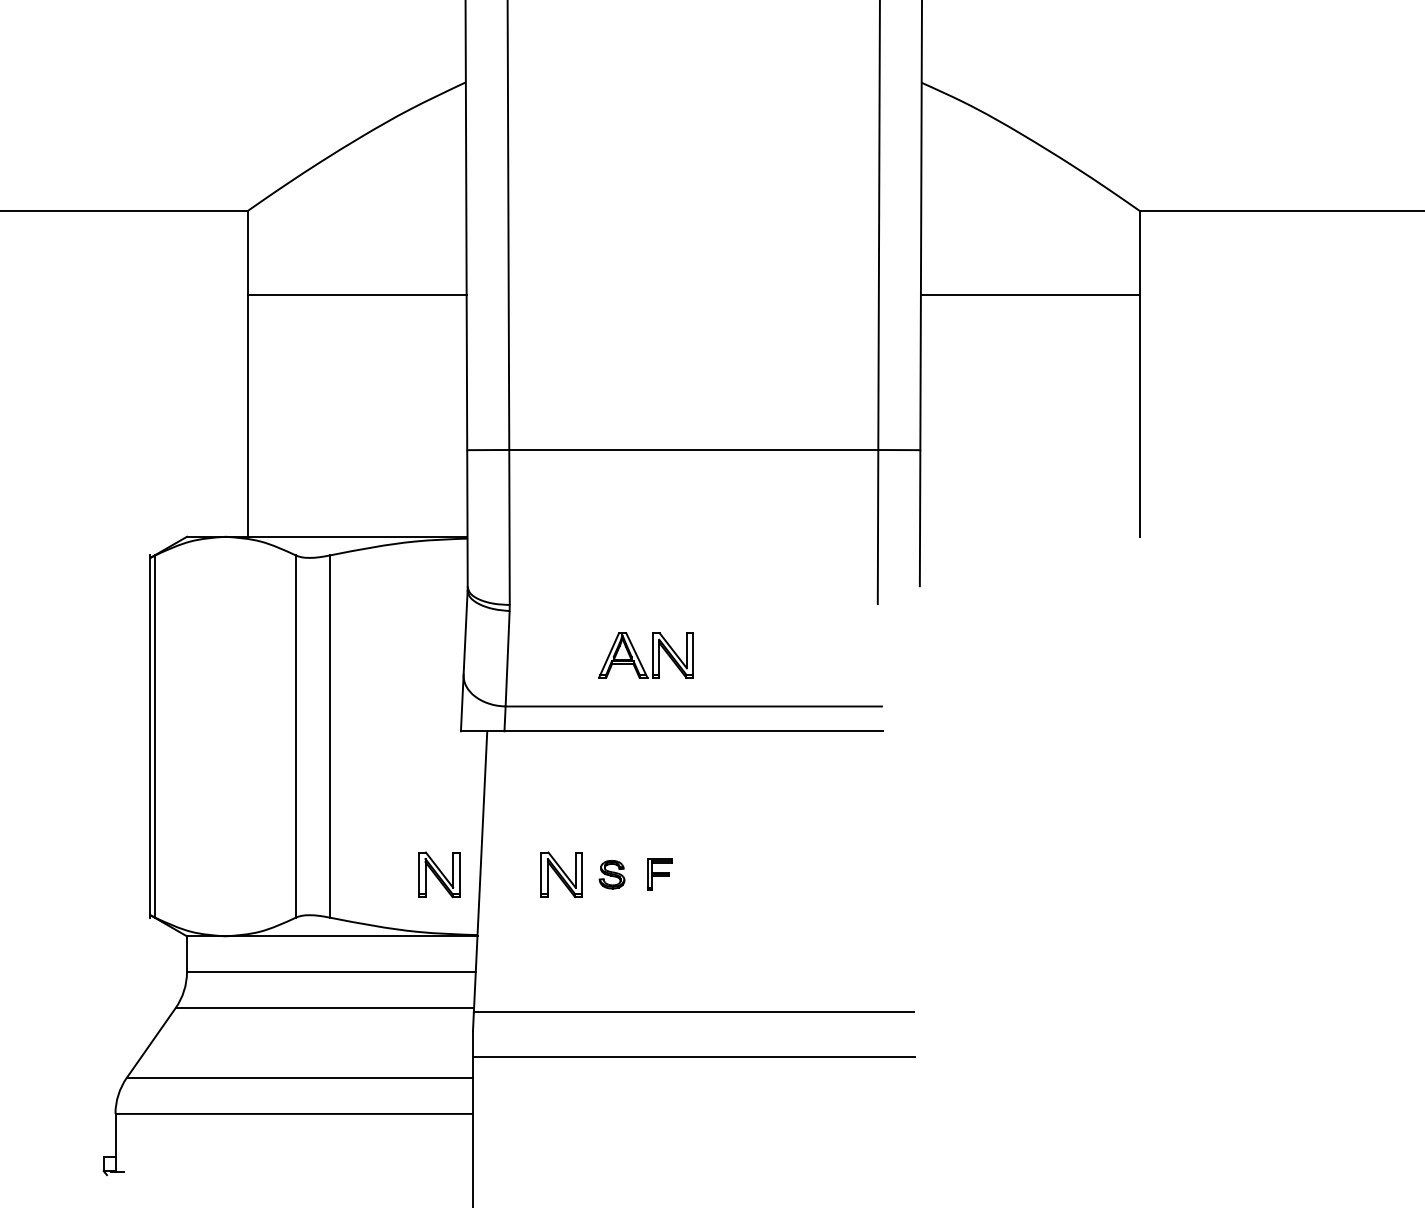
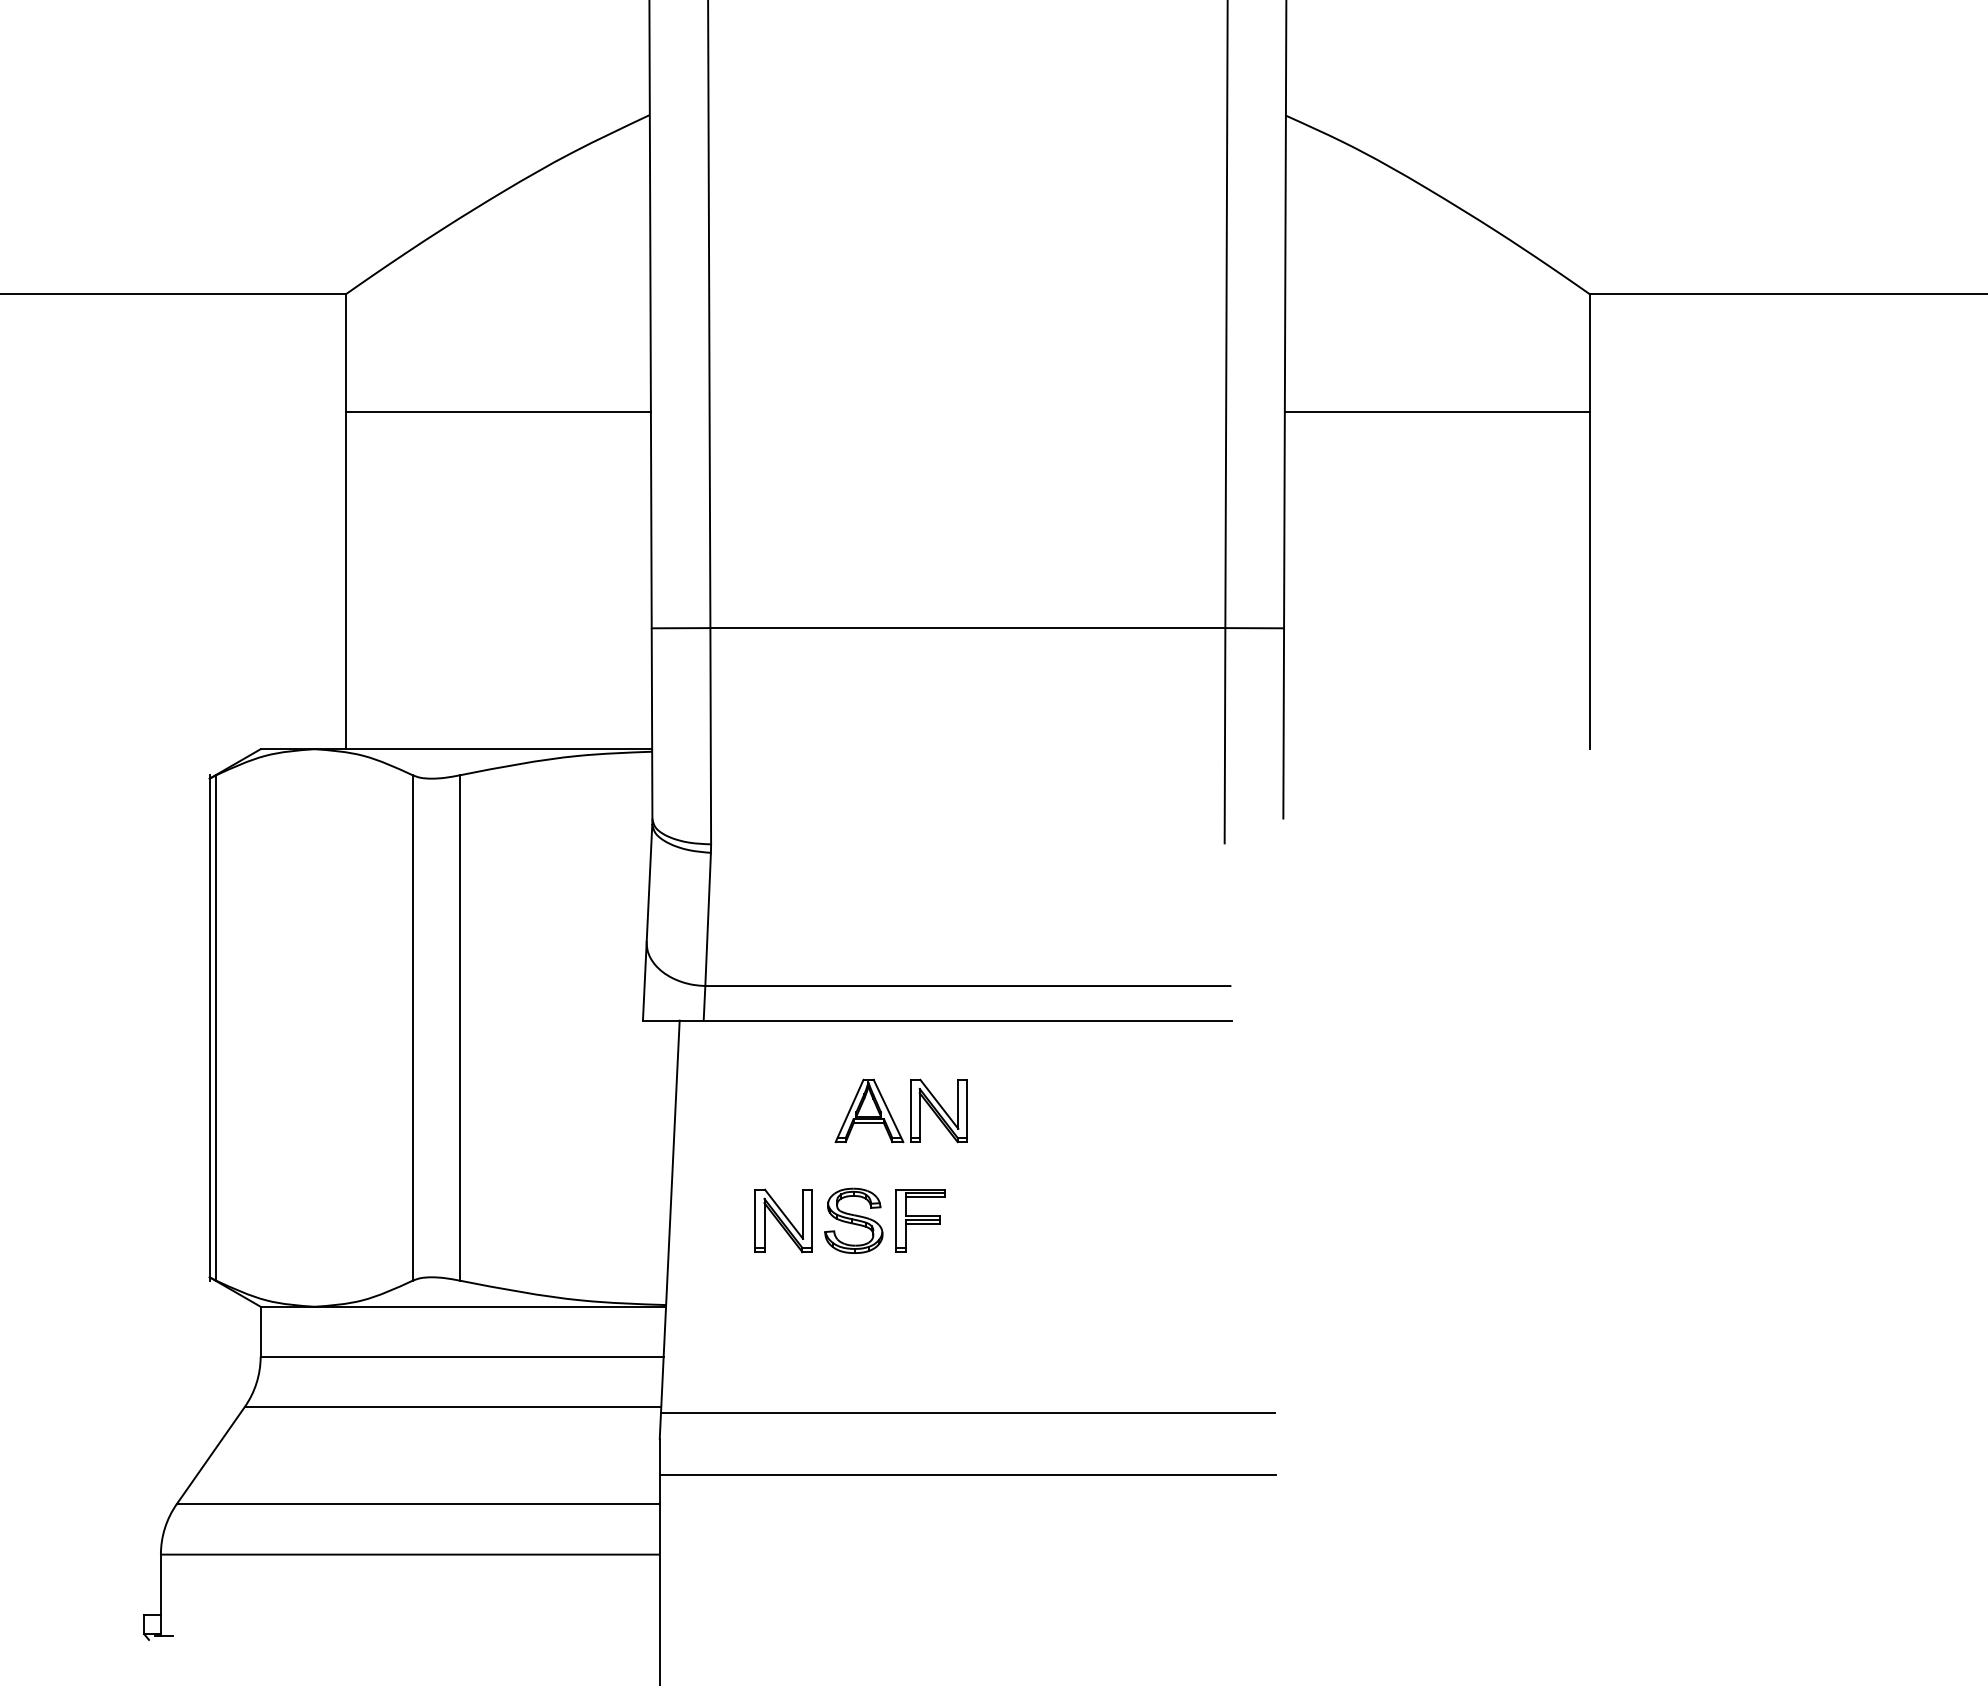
part: (639, 658) -> (891, 1114), moved
part: (439, 874) -> (612, 1220), removed
part: (611, 874) -> (853, 1220), size x1.67
part: (659, 874) -> (920, 1220), size x1.43

